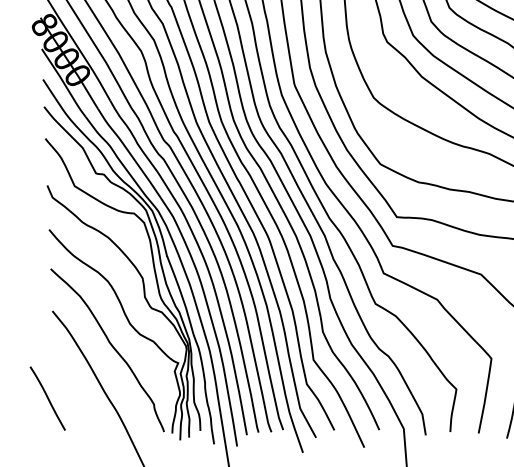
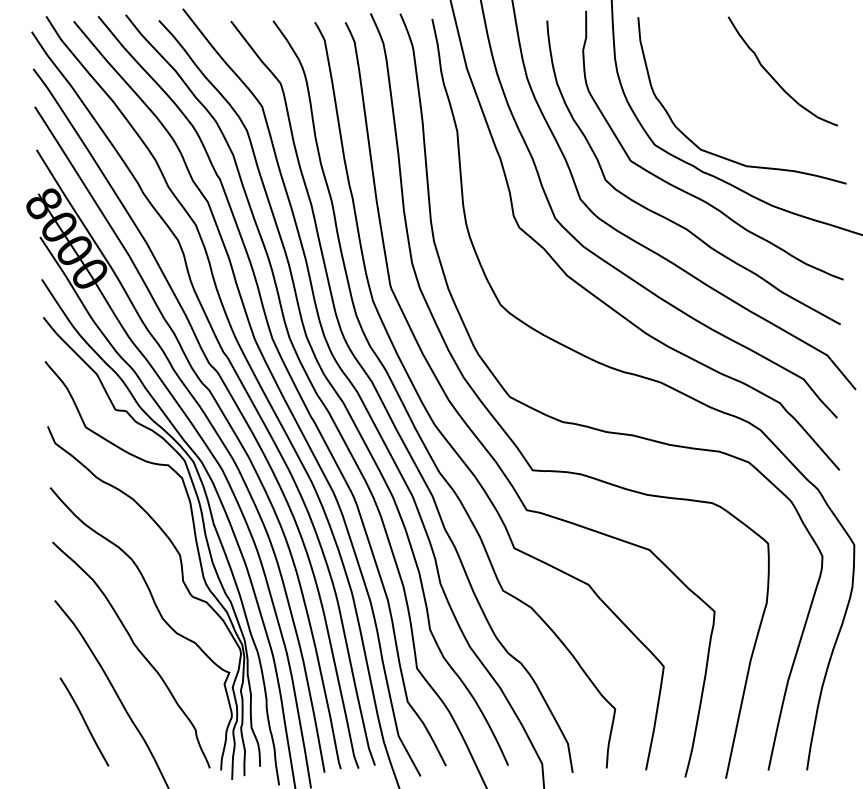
curve: (47, 398) -> (84, 721), moved

